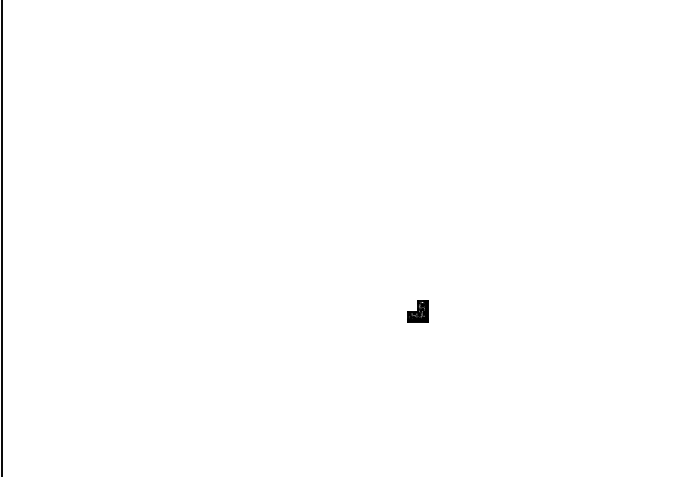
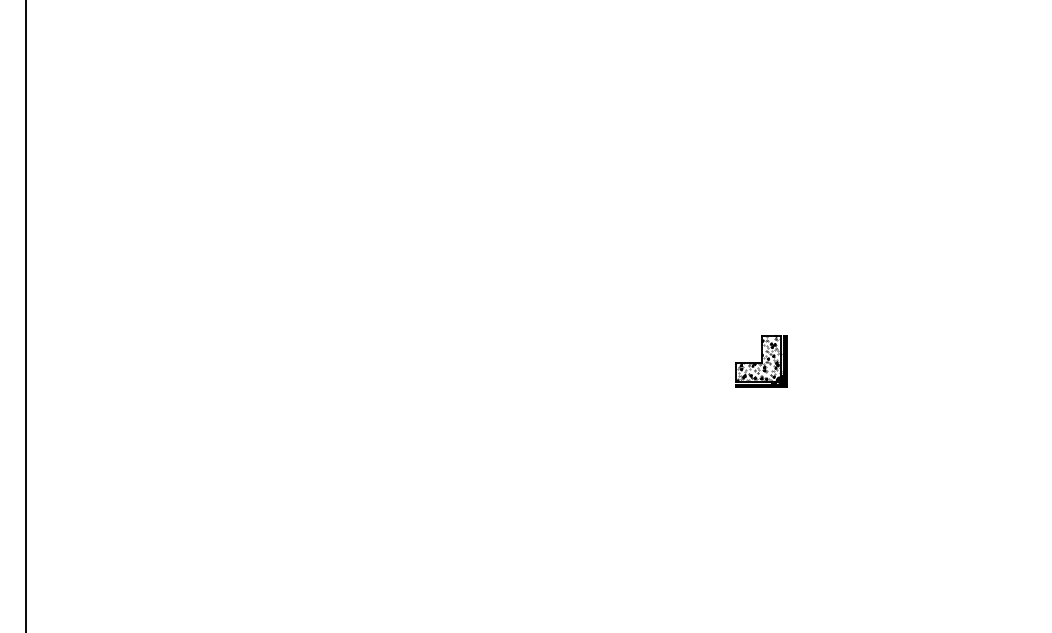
part: (417, 311) -> (760, 361), size x1.4

